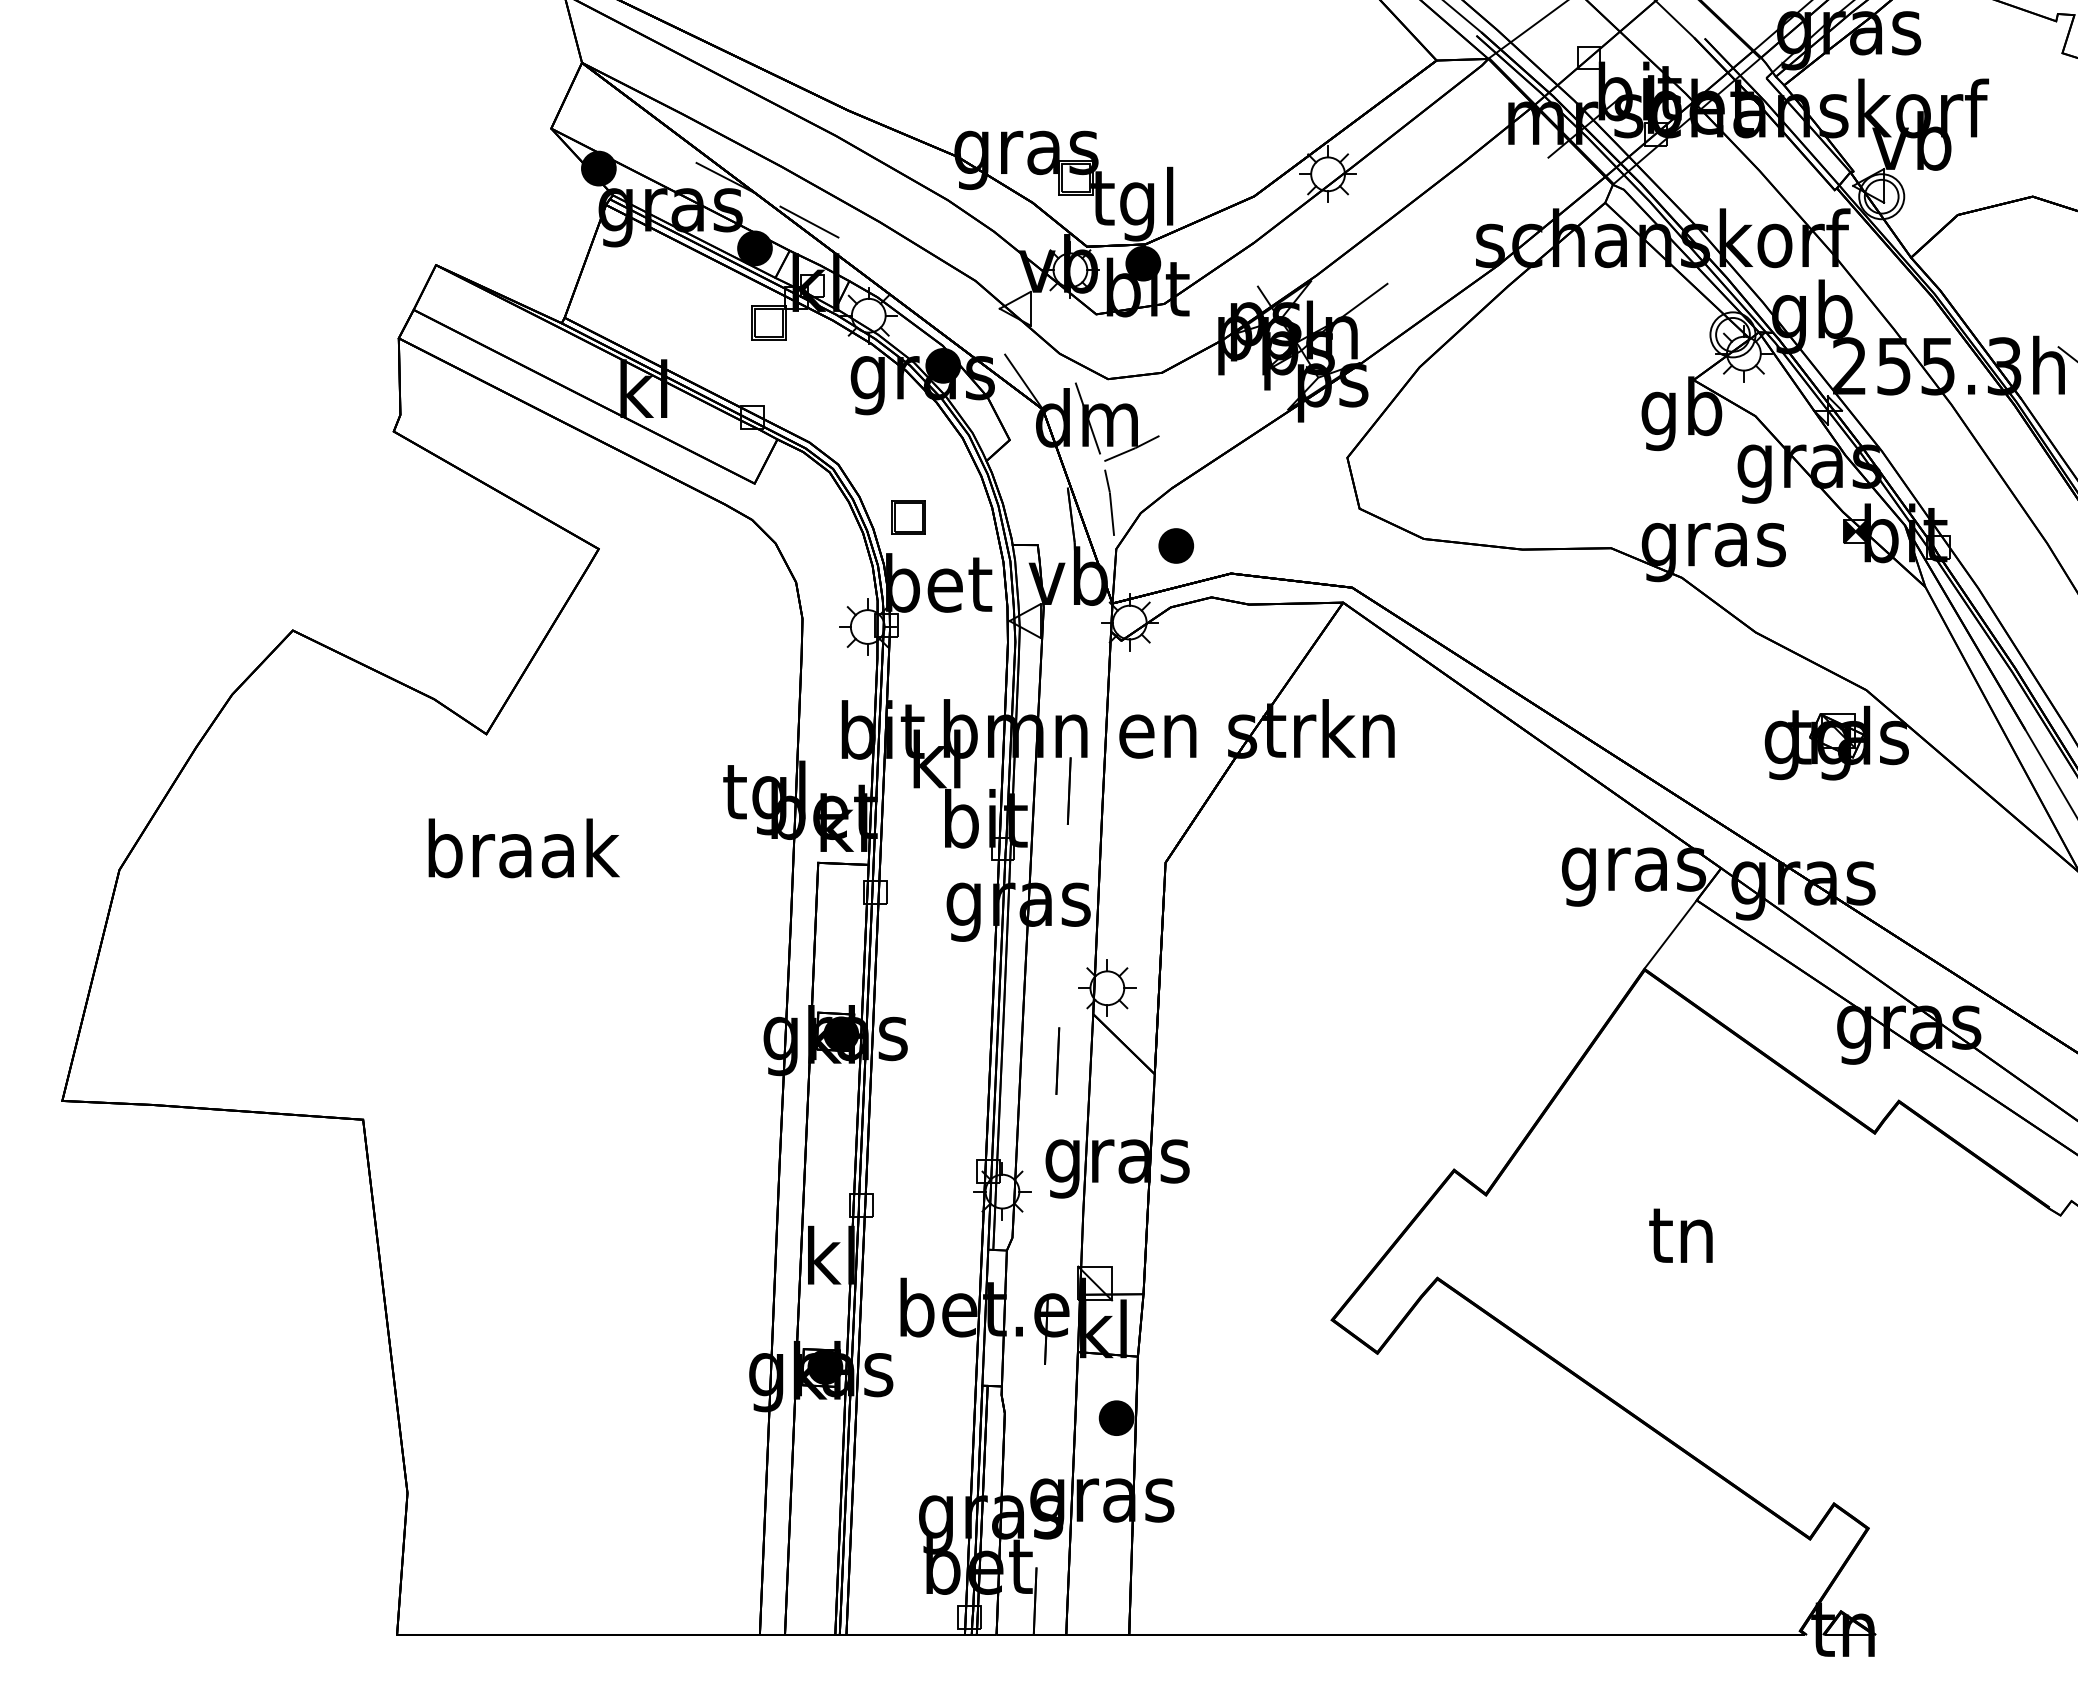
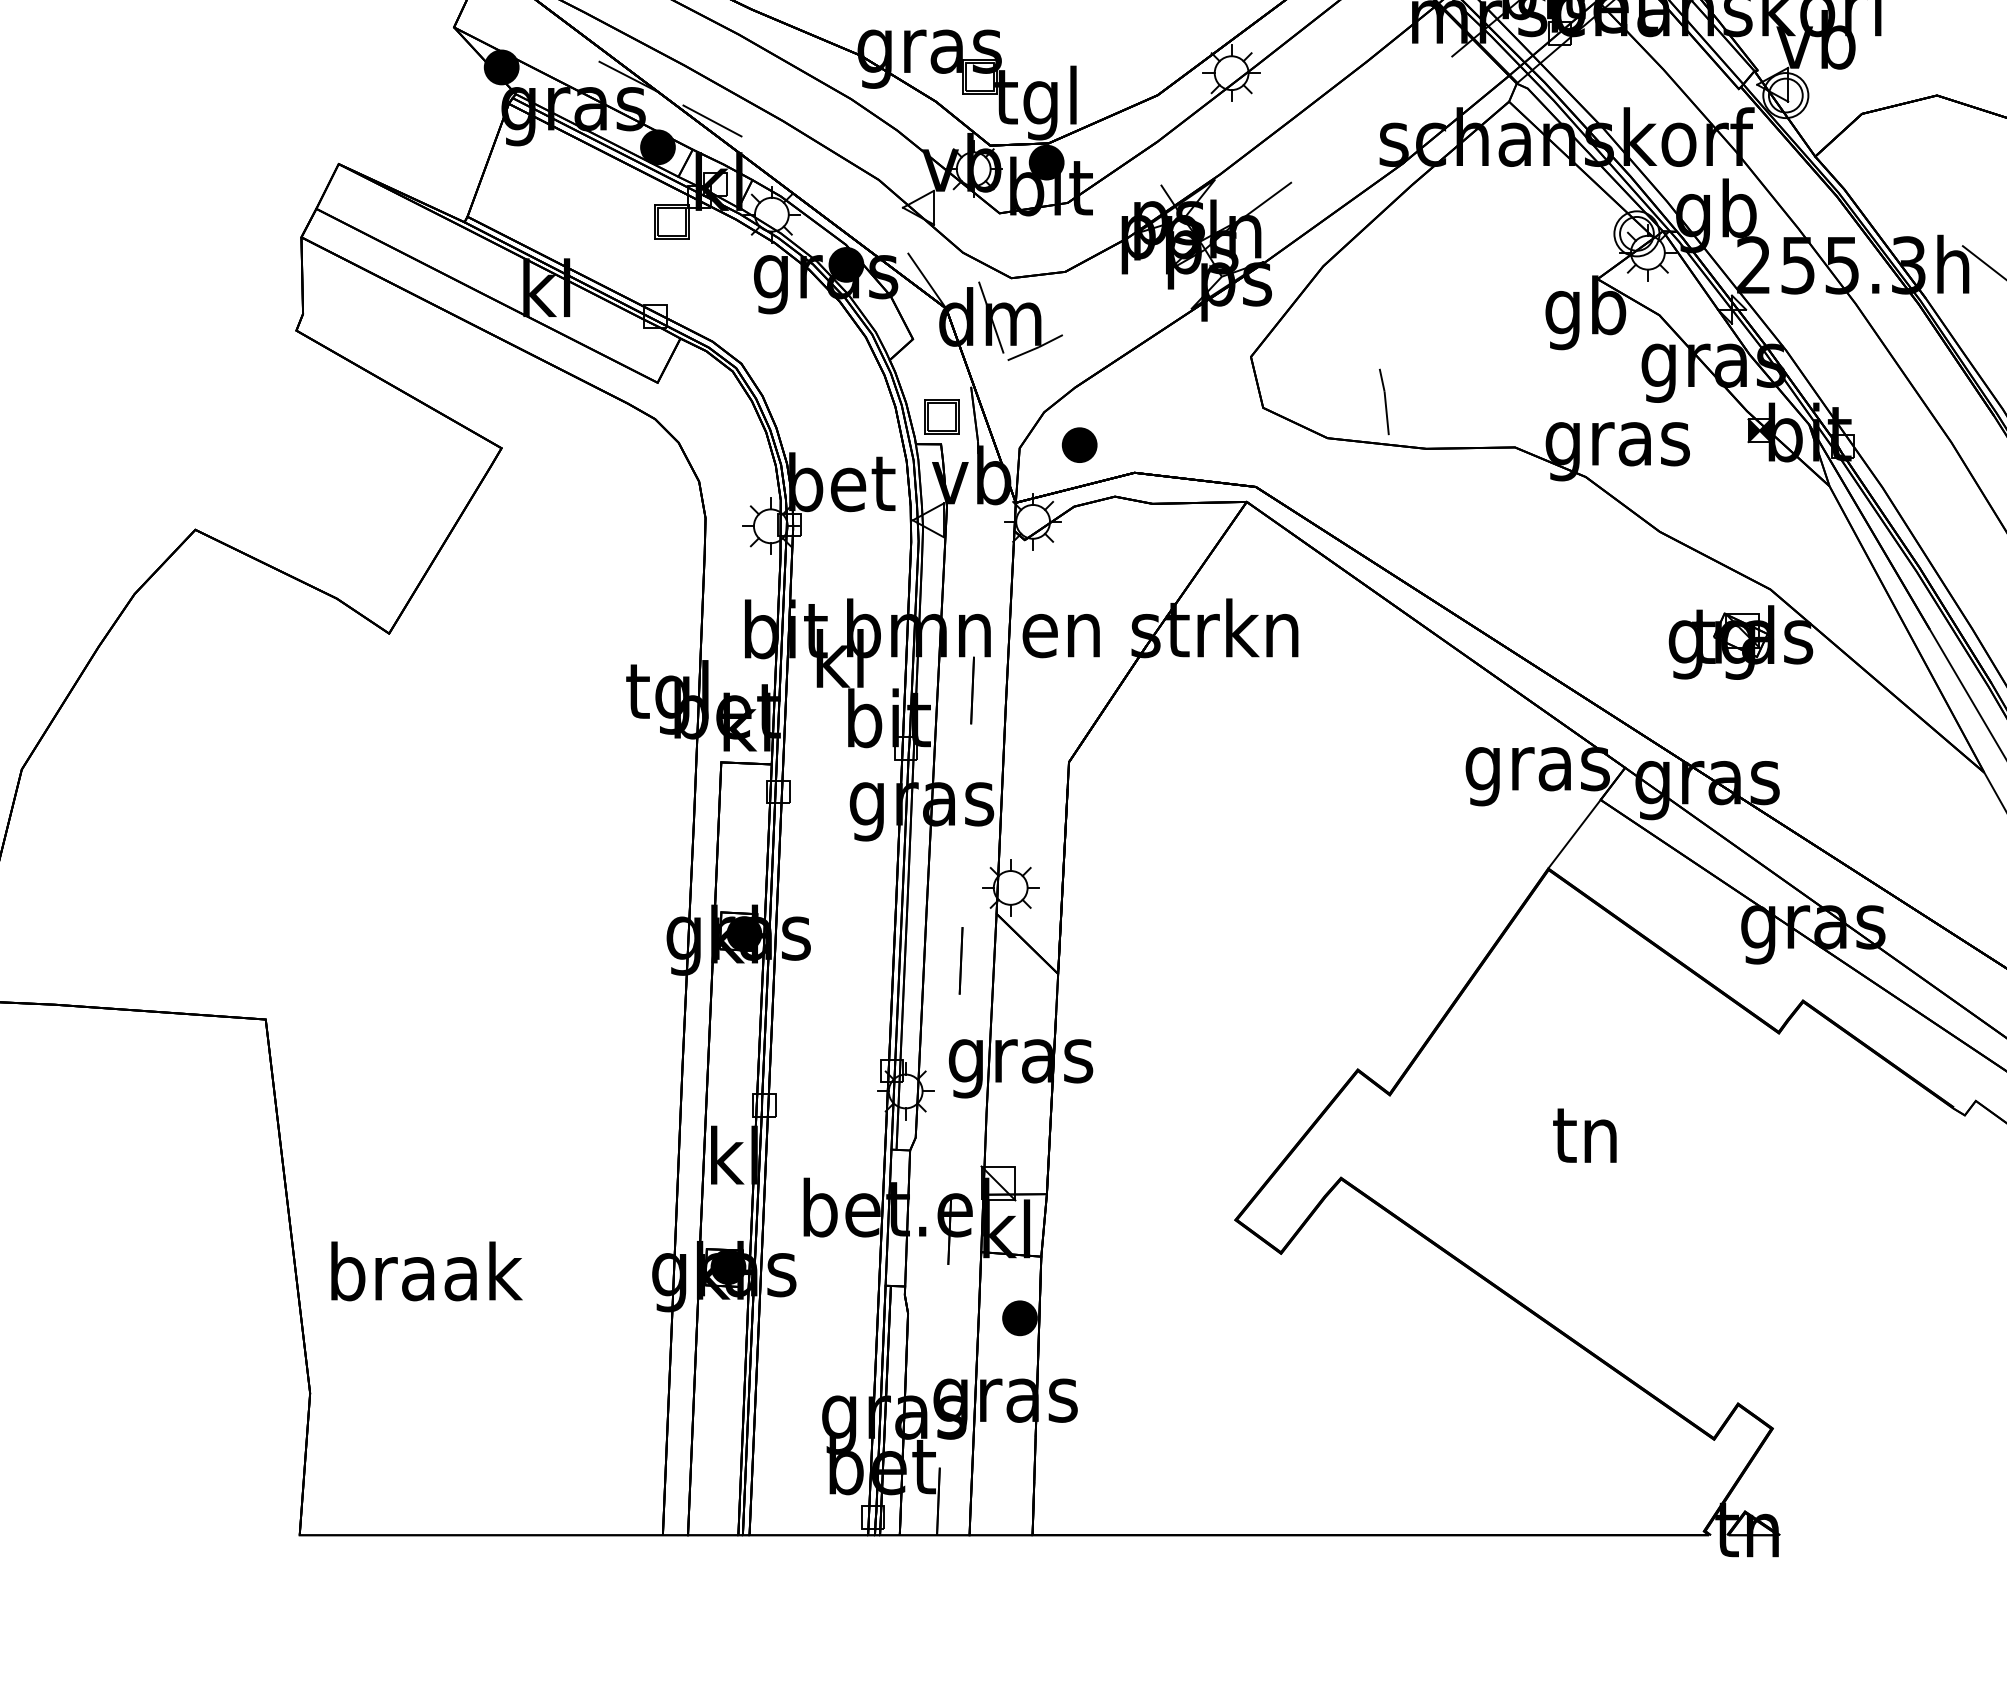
line: (1109, 501) -> (1384, 400), moved
part: (908, 517) -> (941, 416), moved
text: (523, 848) -> (426, 1271), moved

